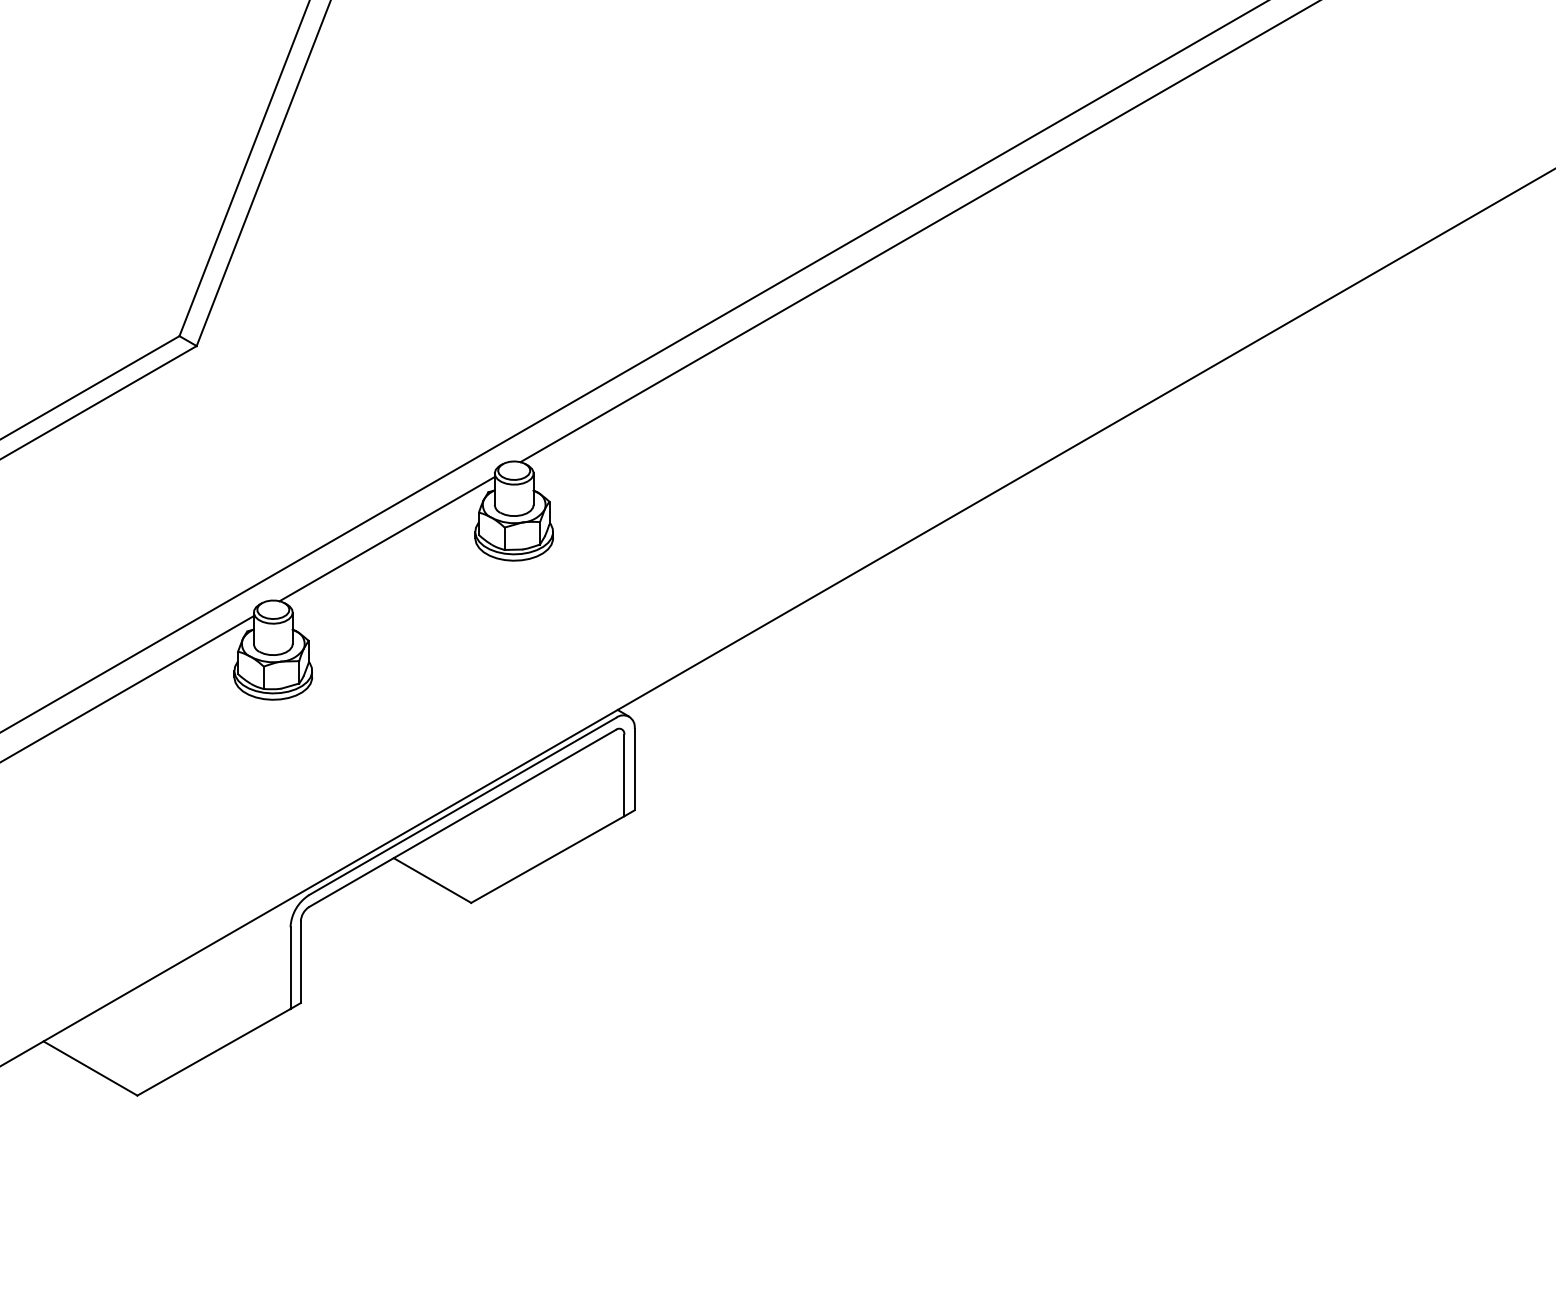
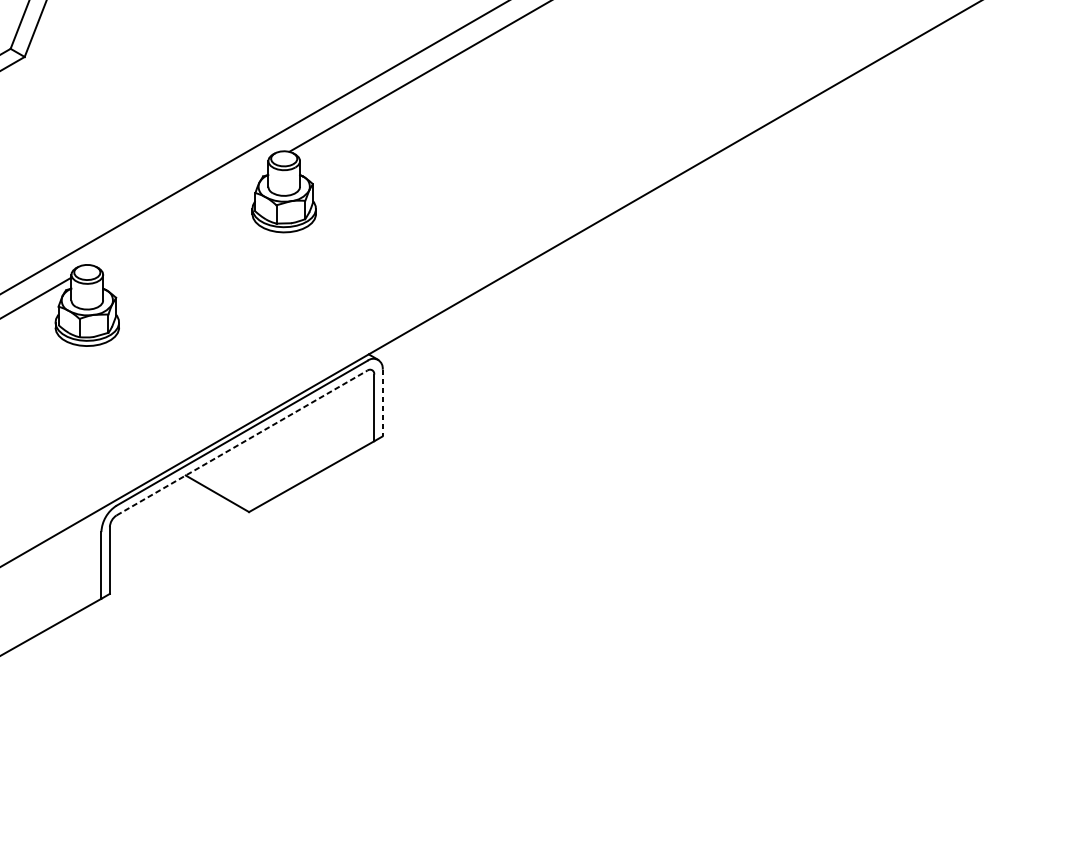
line: (386, 539) -> (179, 215), removed
line: (634, 769) -> (382, 403), solid -> dashed
line: (463, 818) -> (242, 443), solid -> dashed

